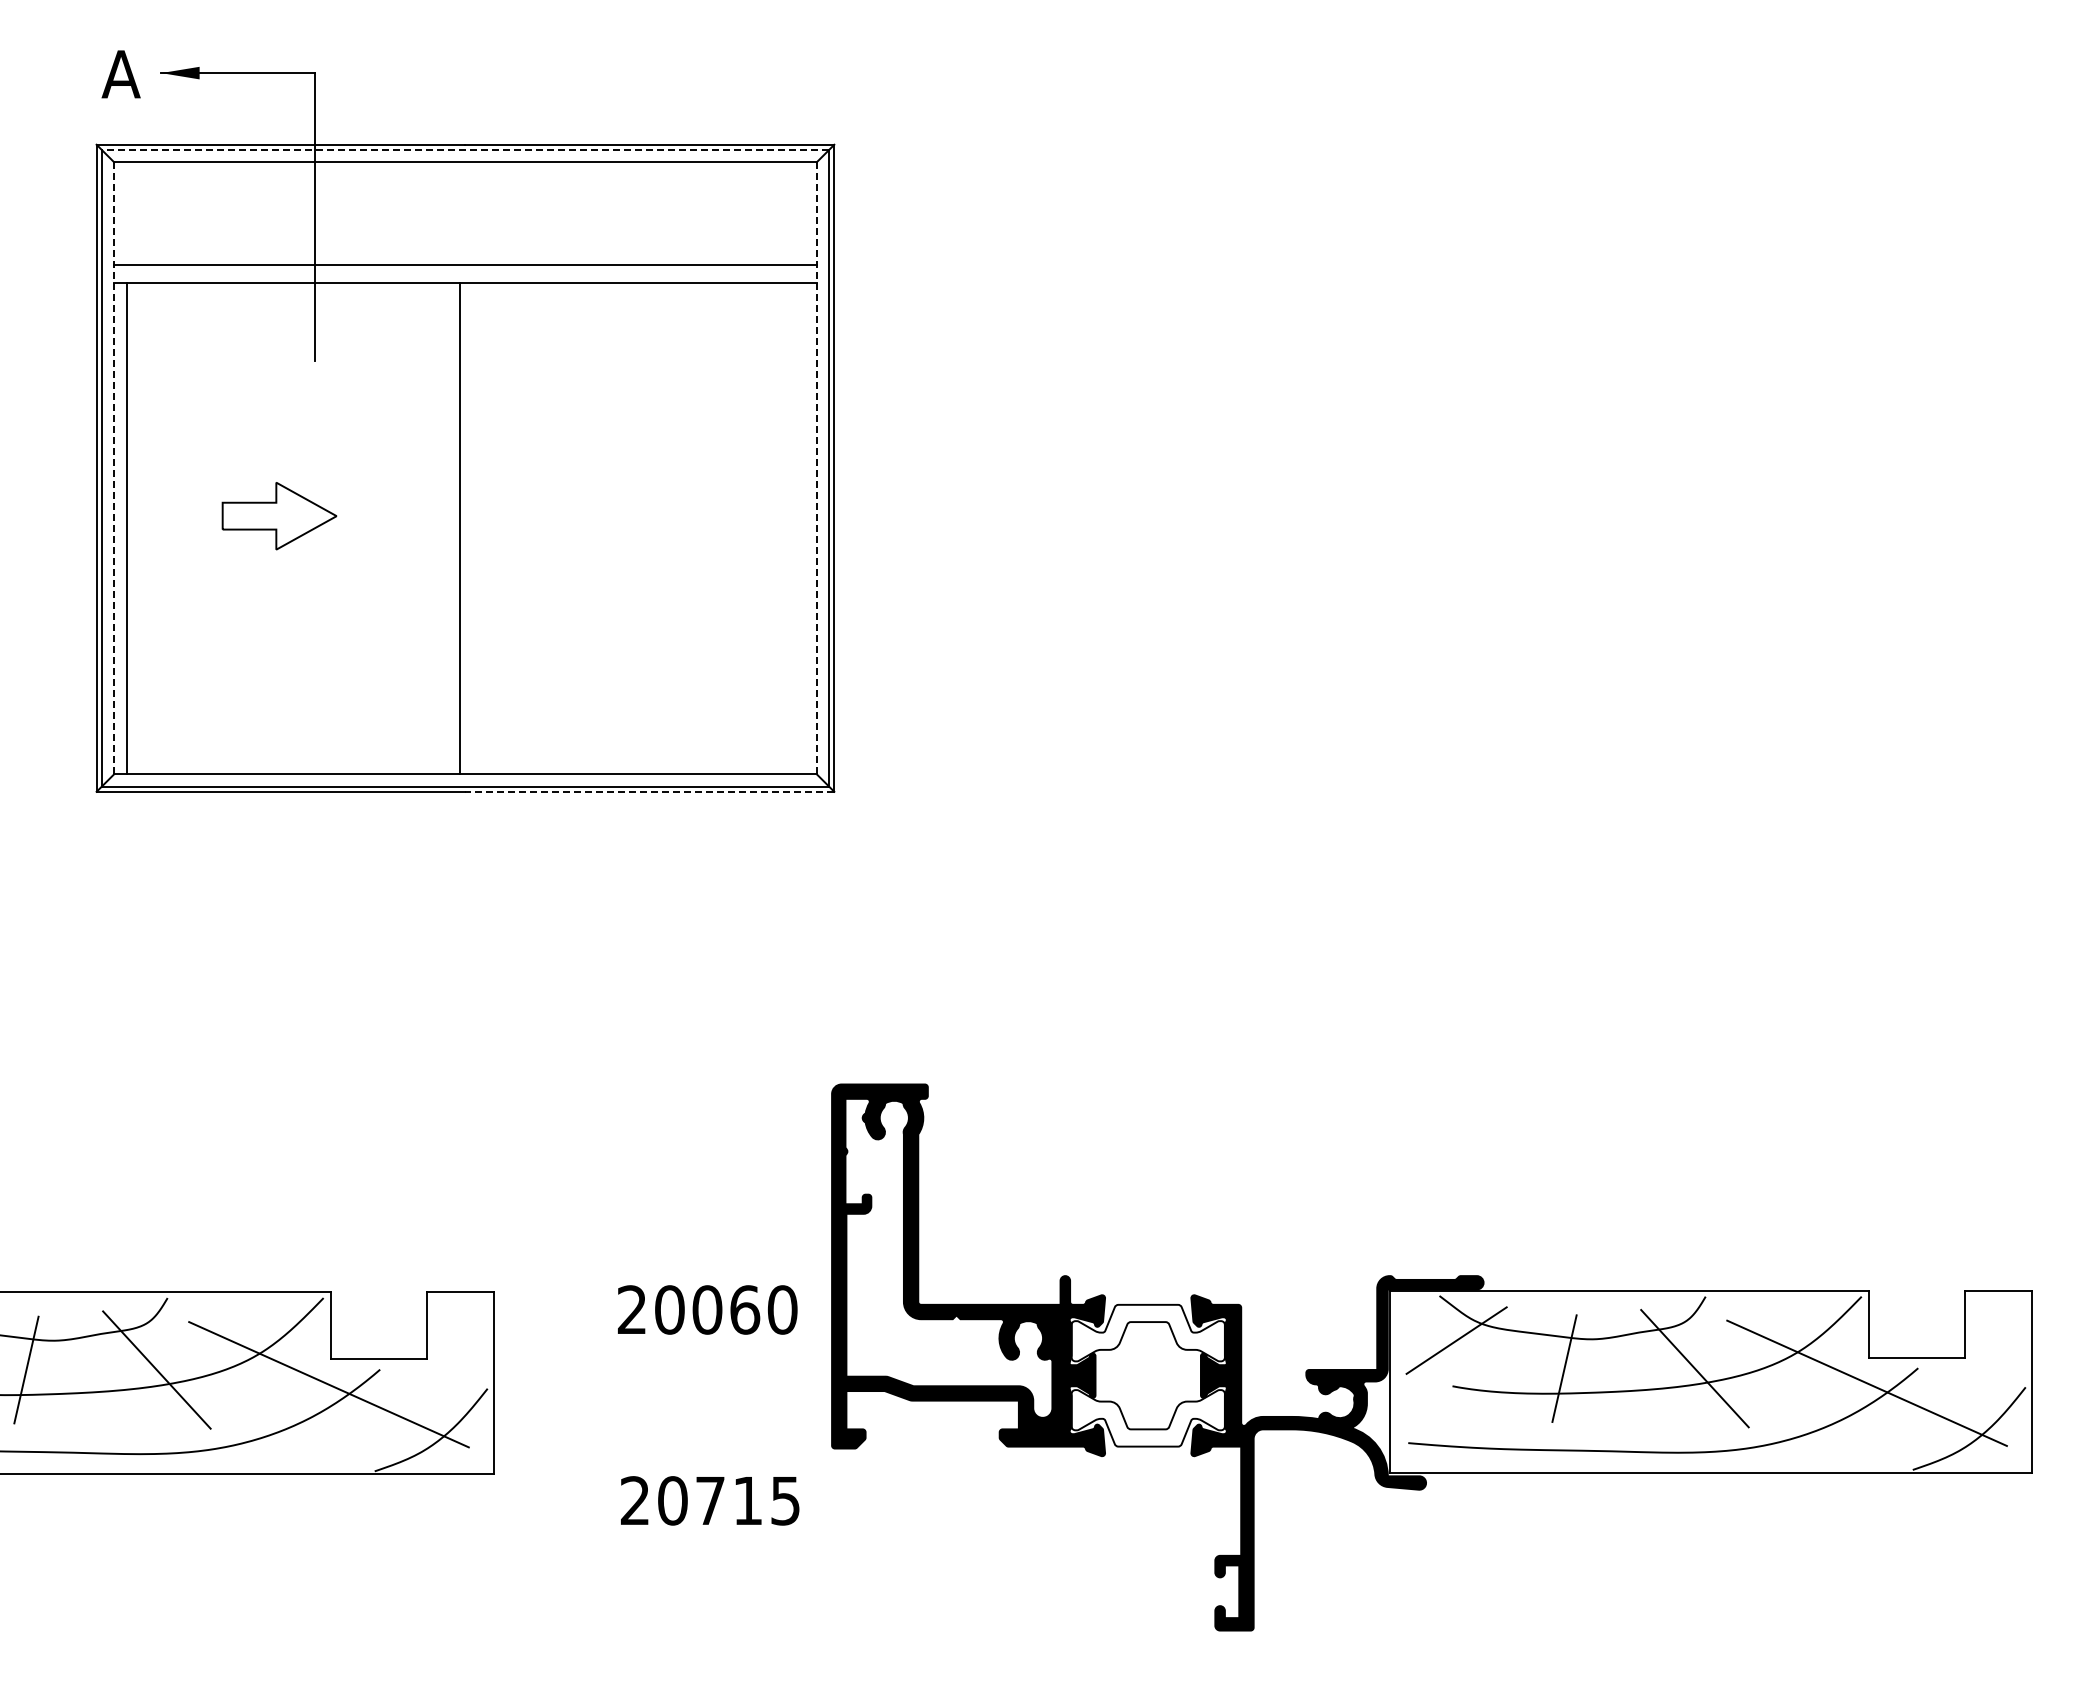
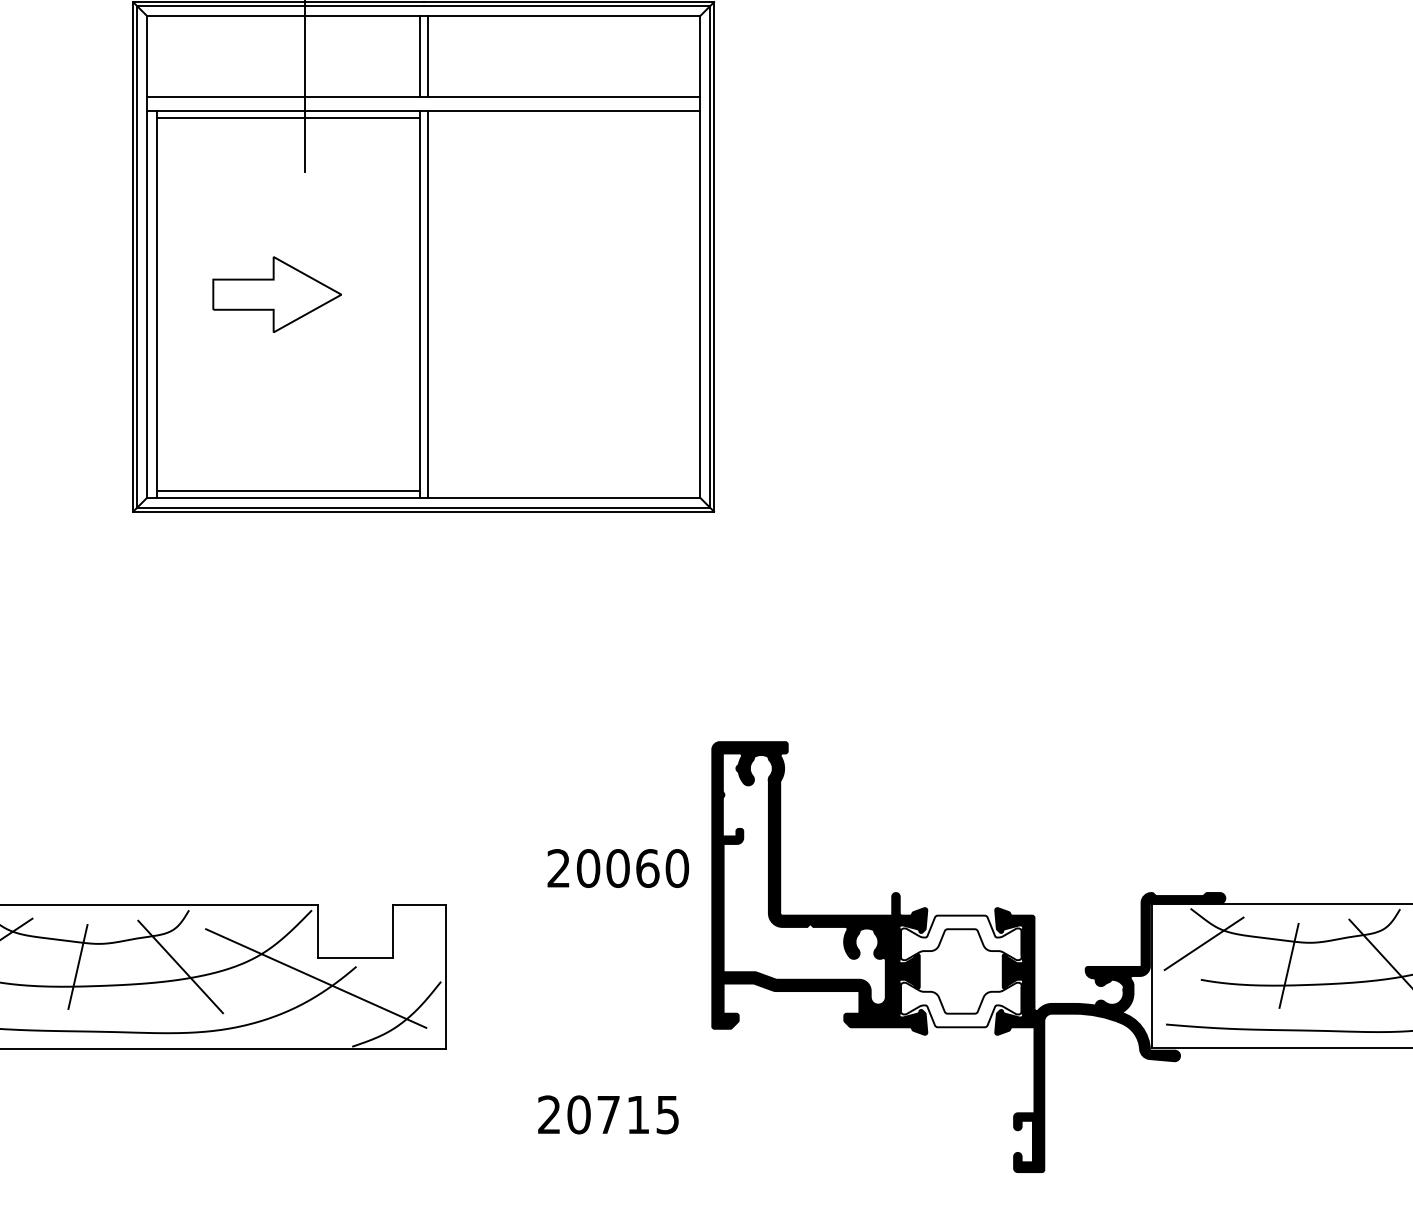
line: (465, 150) -> (423, 6), dashed -> solid
line: (460, 213) -> (419, 56), added
line: (470, 213) -> (427, 56), added
line: (293, 291) -> (288, 117), added
line: (114, 468) -> (147, 257), dashed -> solid
line: (816, 468) -> (700, 257), dashed -> solid
part: (279, 515) -> (277, 294), size x1.43
line: (470, 528) -> (427, 304), added
line: (293, 765) -> (288, 490), added
line: (649, 791) -> (568, 511), dashed -> solid
text: (707, 1309) -> (618, 868), moved
text: (710, 1500) -> (608, 1114), moved

